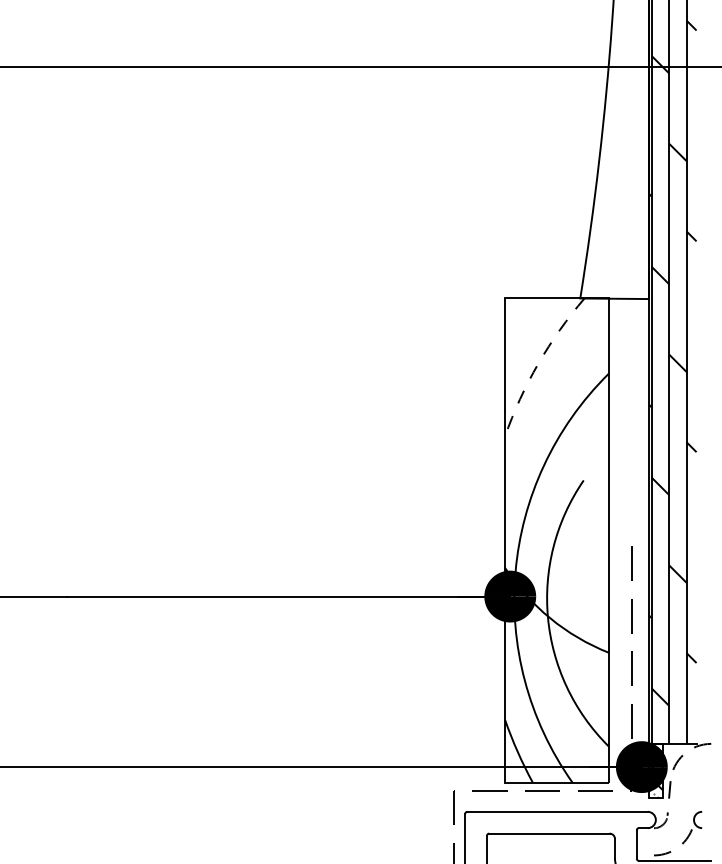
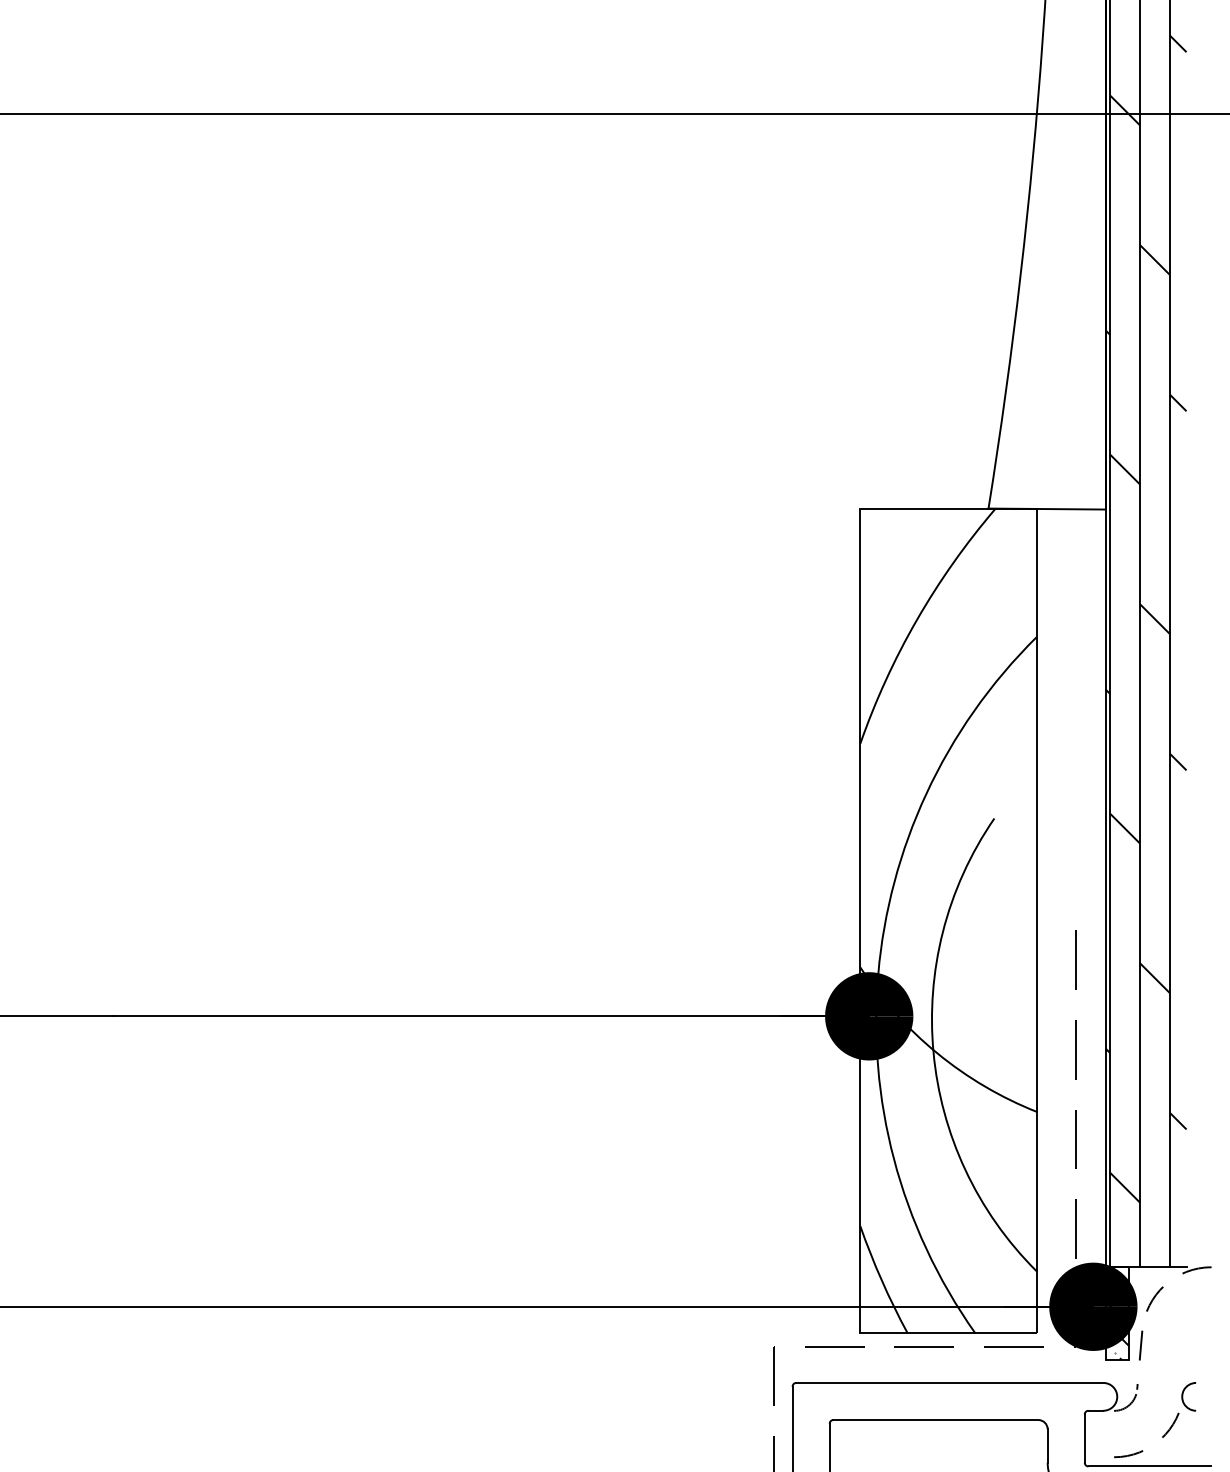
arc: (538, 363) -> (917, 619), dashed -> solid

